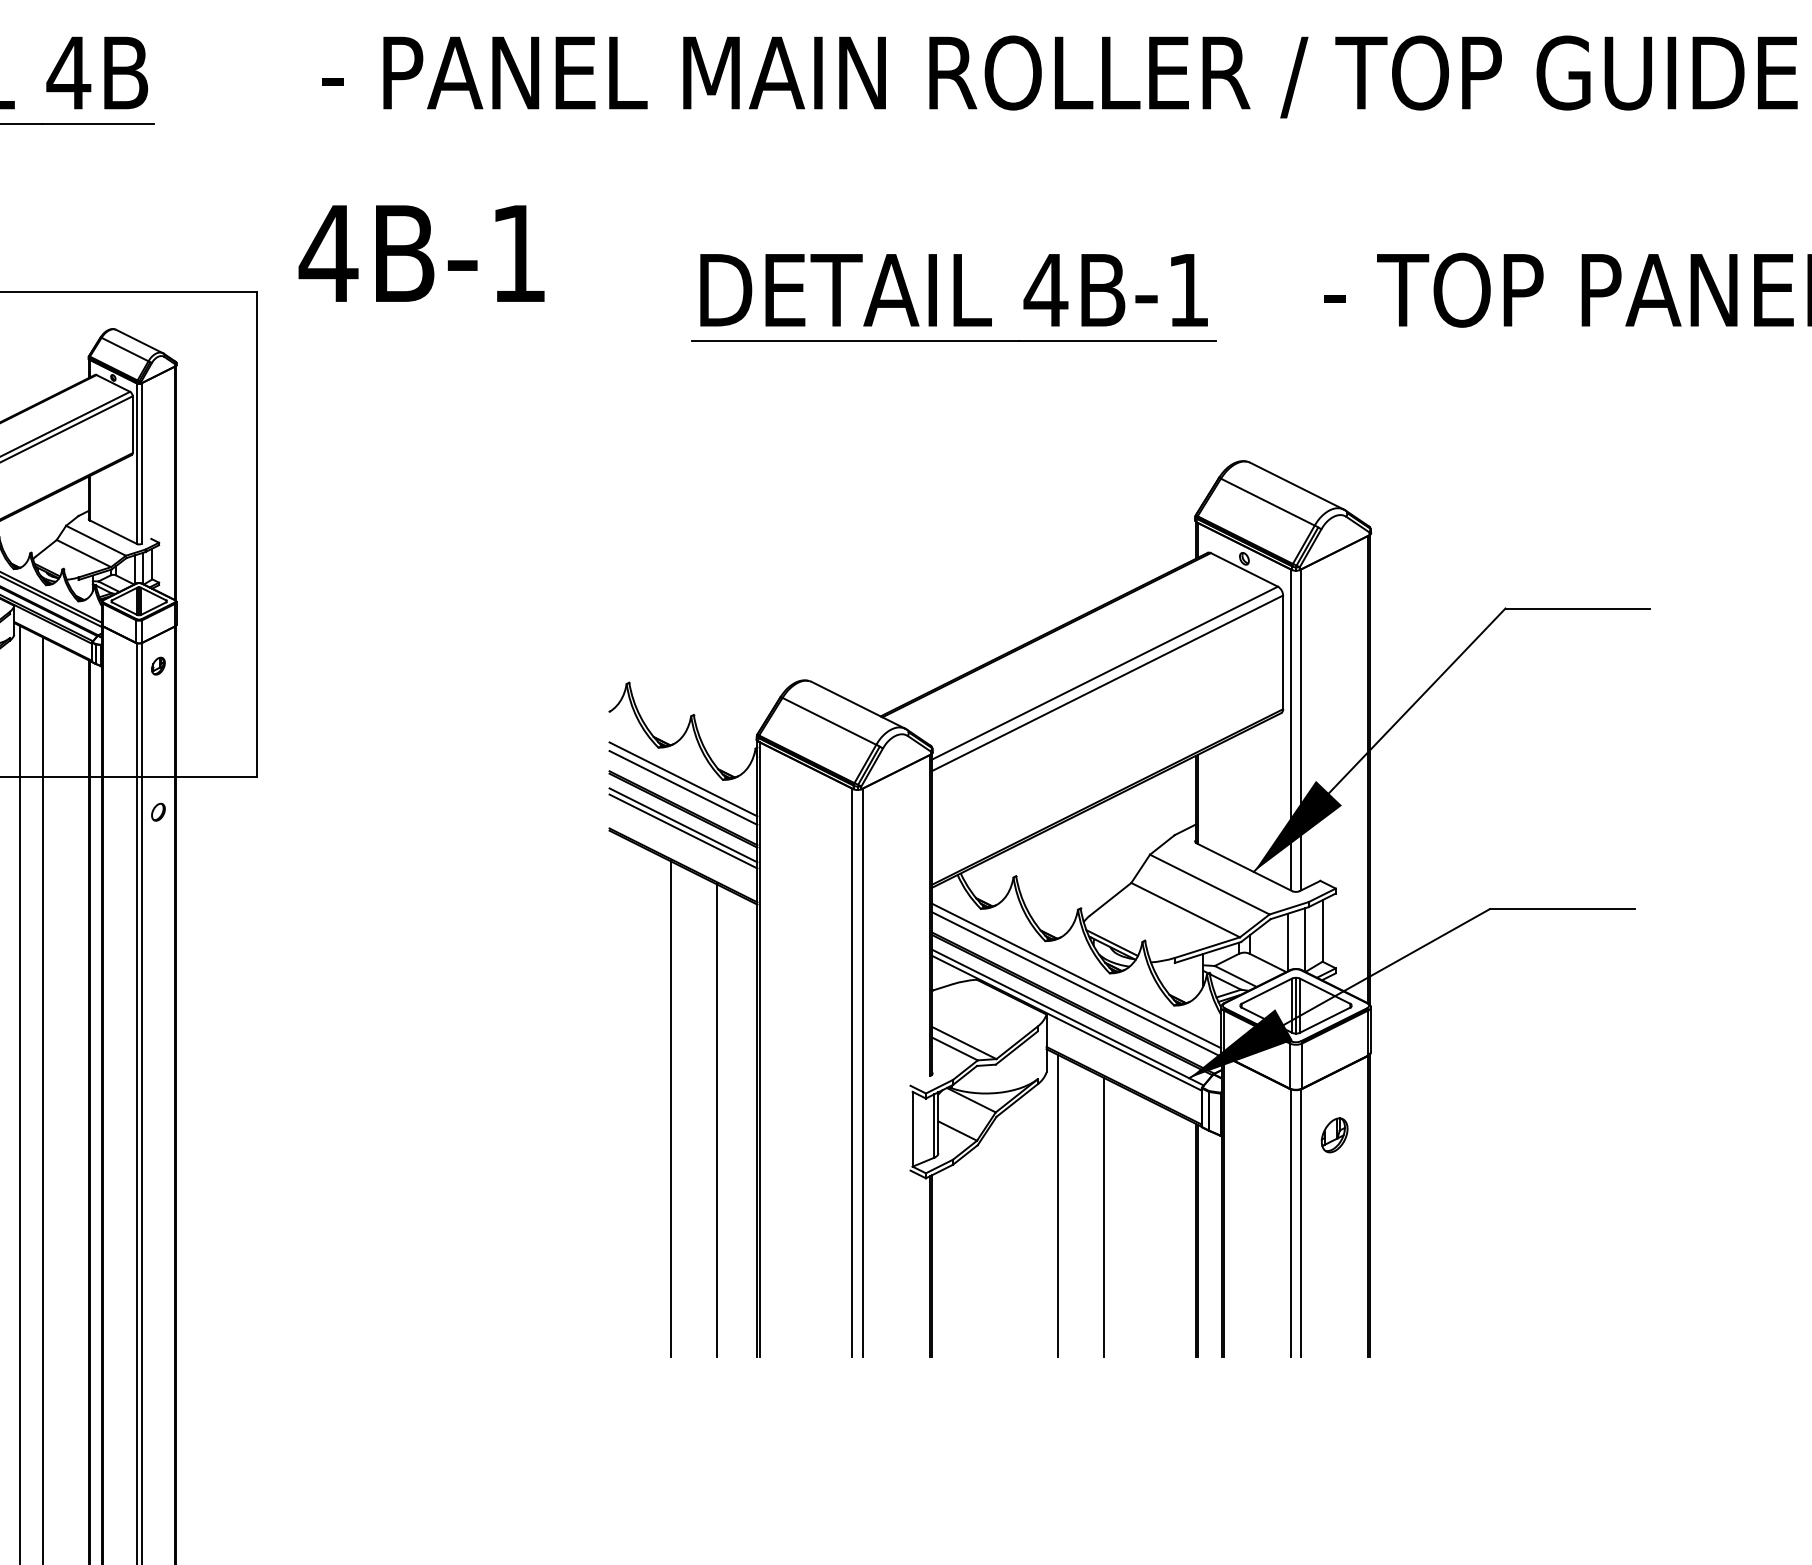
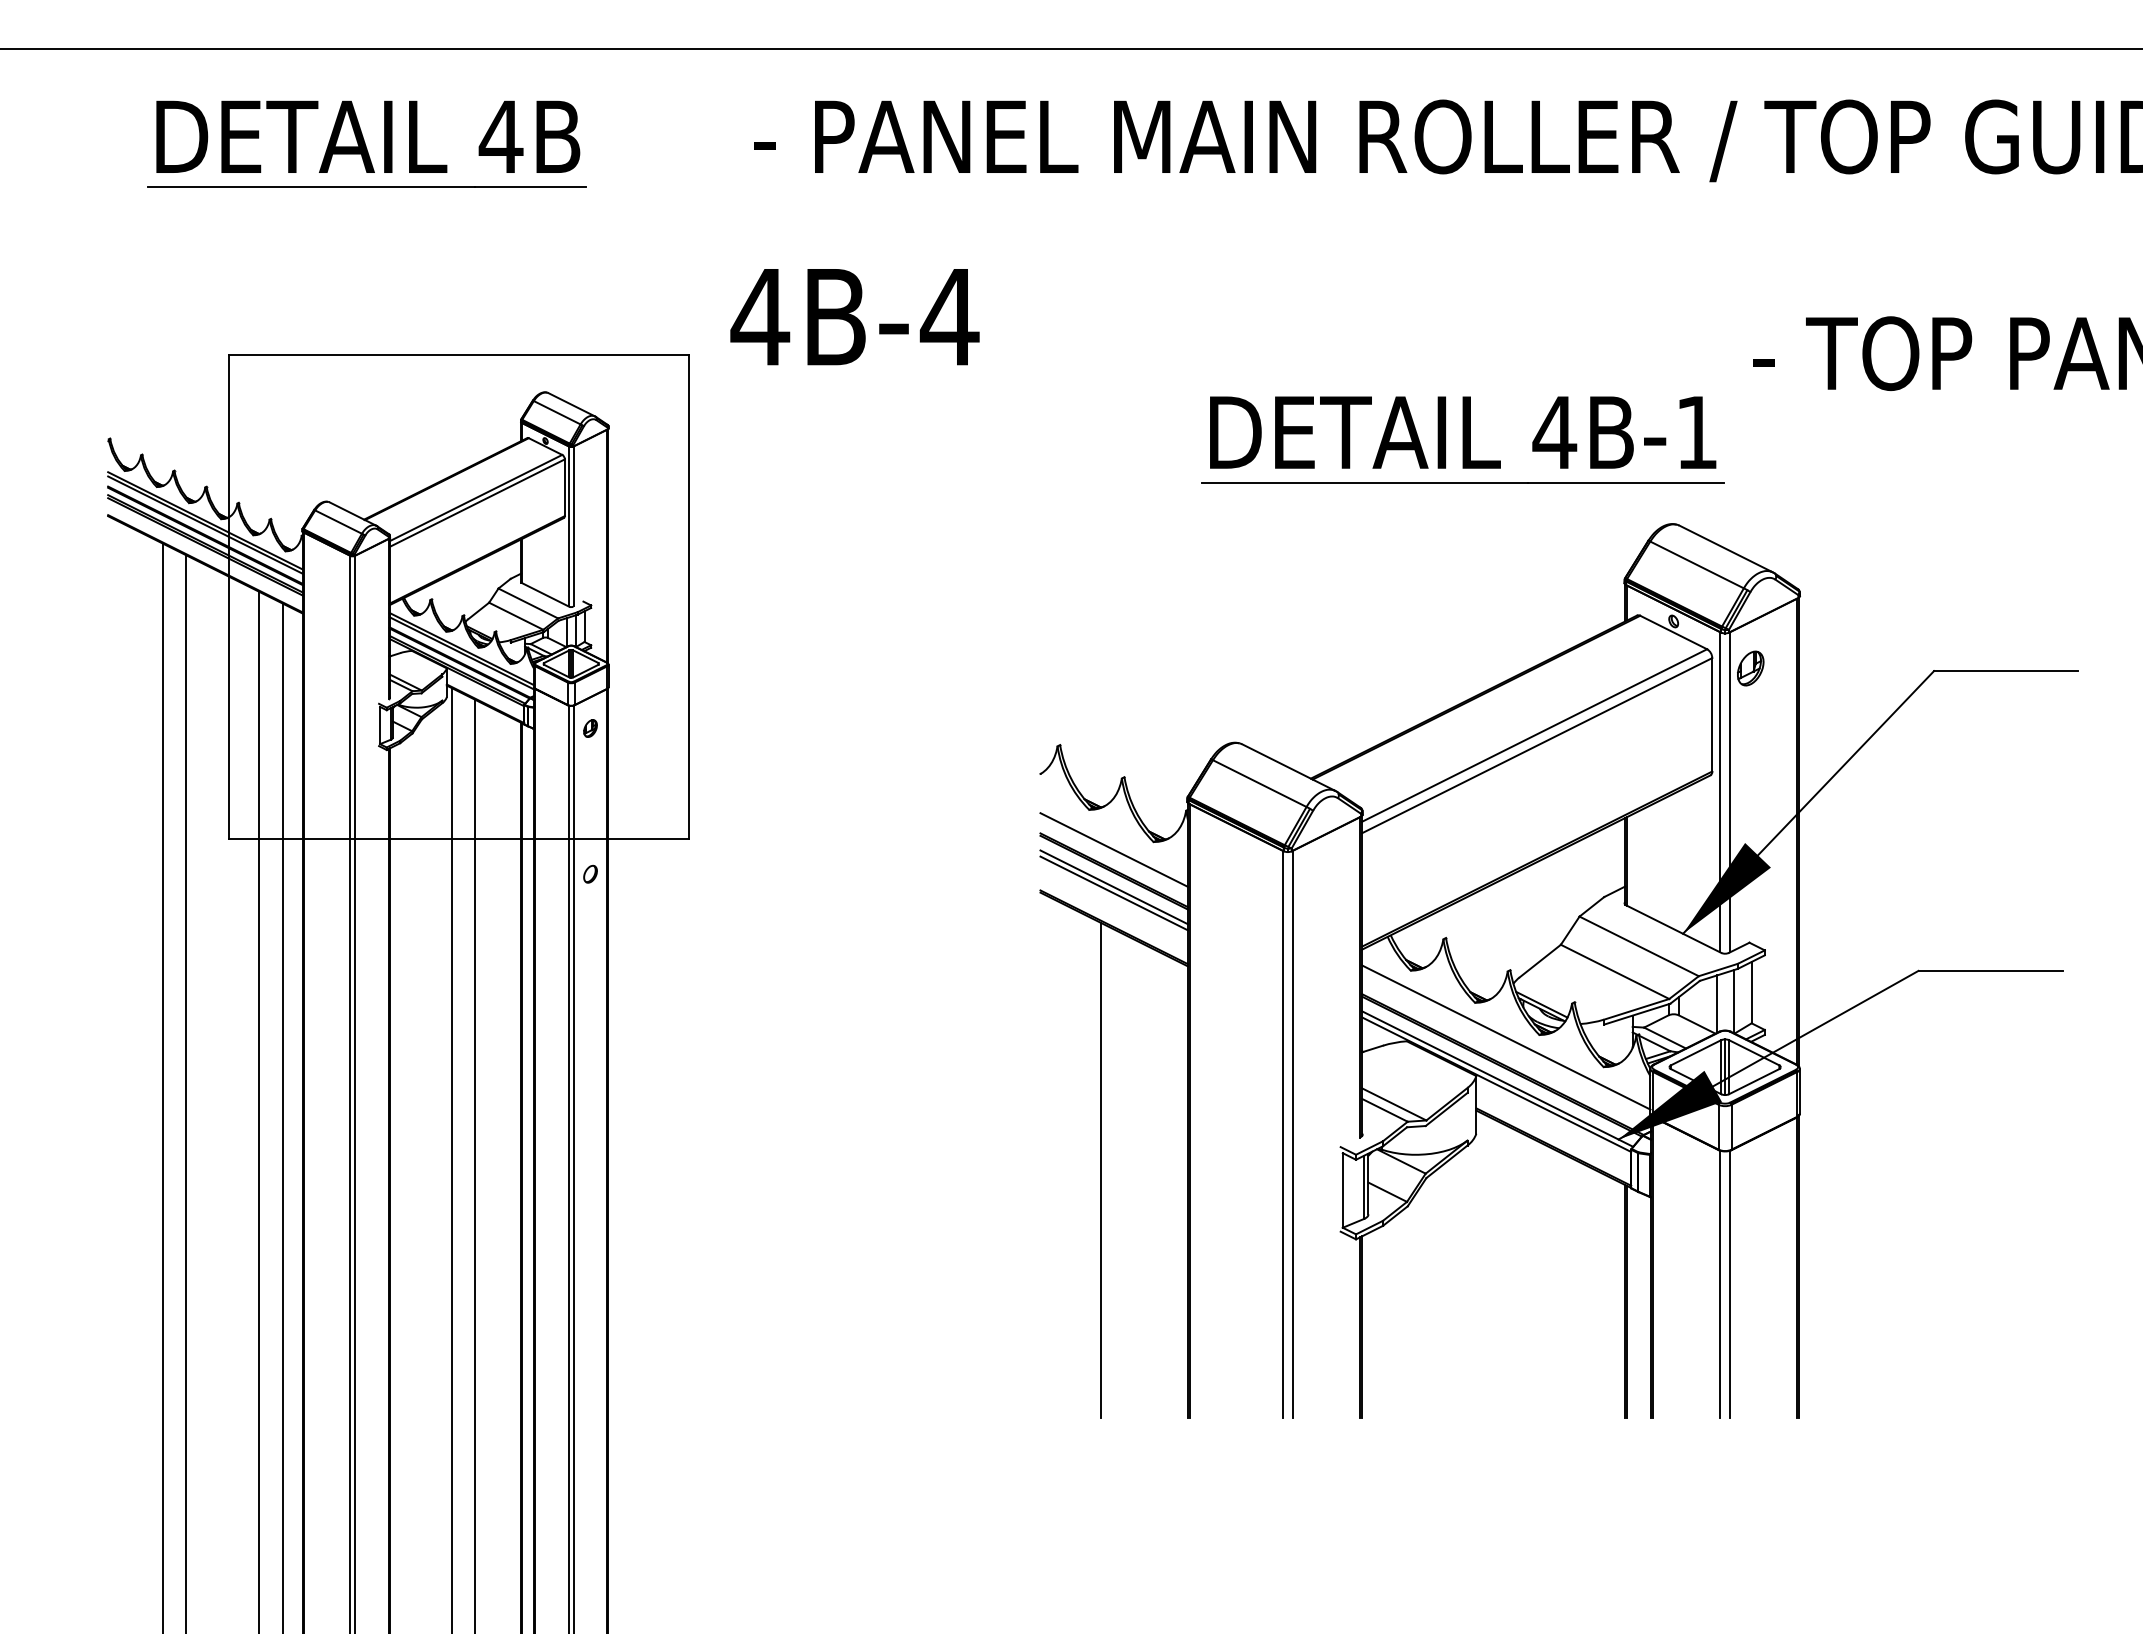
text: (518, 254) -> (949, 317), 4B-1 -> 4B-4
part: (953, 297) -> (1462, 439), moved
line: (682, 779) -> (1113, 841), removed
line: (1076, 983) -> (1506, 1045), removed
line: (716, 1120) -> (1147, 1181), removed
part: (1334, 1135) -> (1750, 668), moved
line: (1057, 1205) -> (1487, 1266), removed
line: (1103, 1217) -> (1533, 1278), removed

